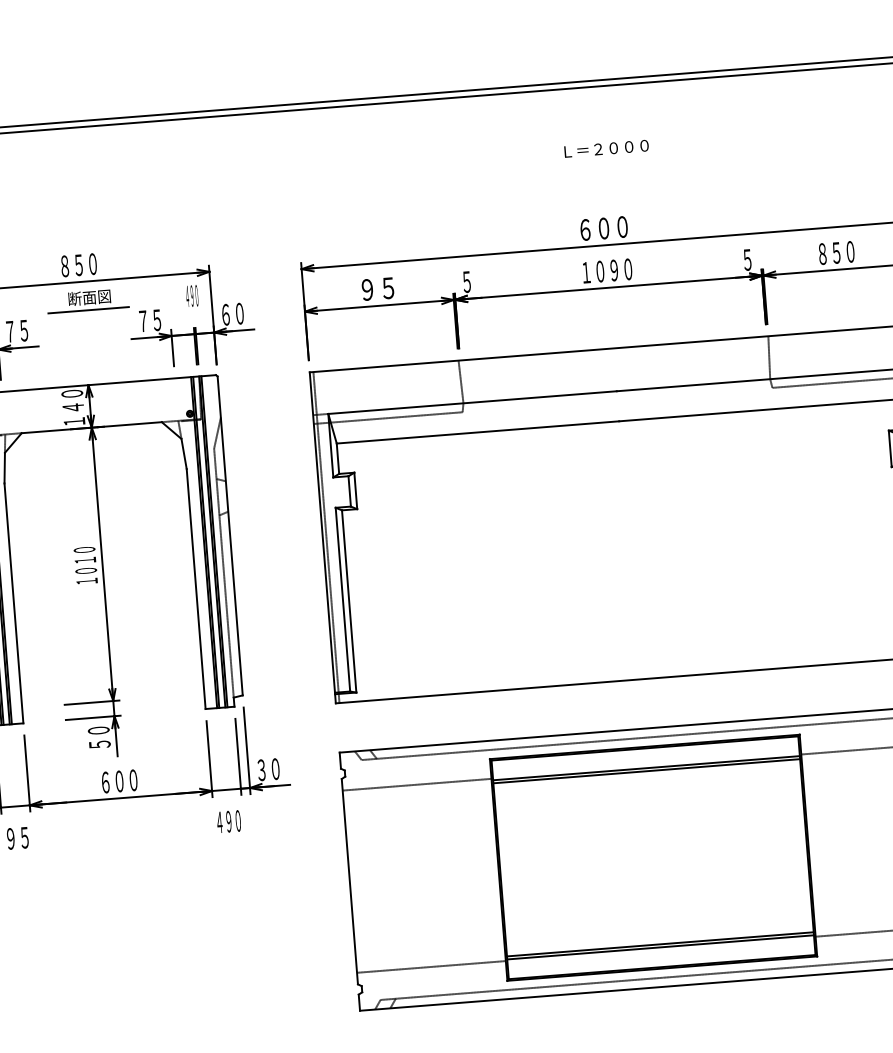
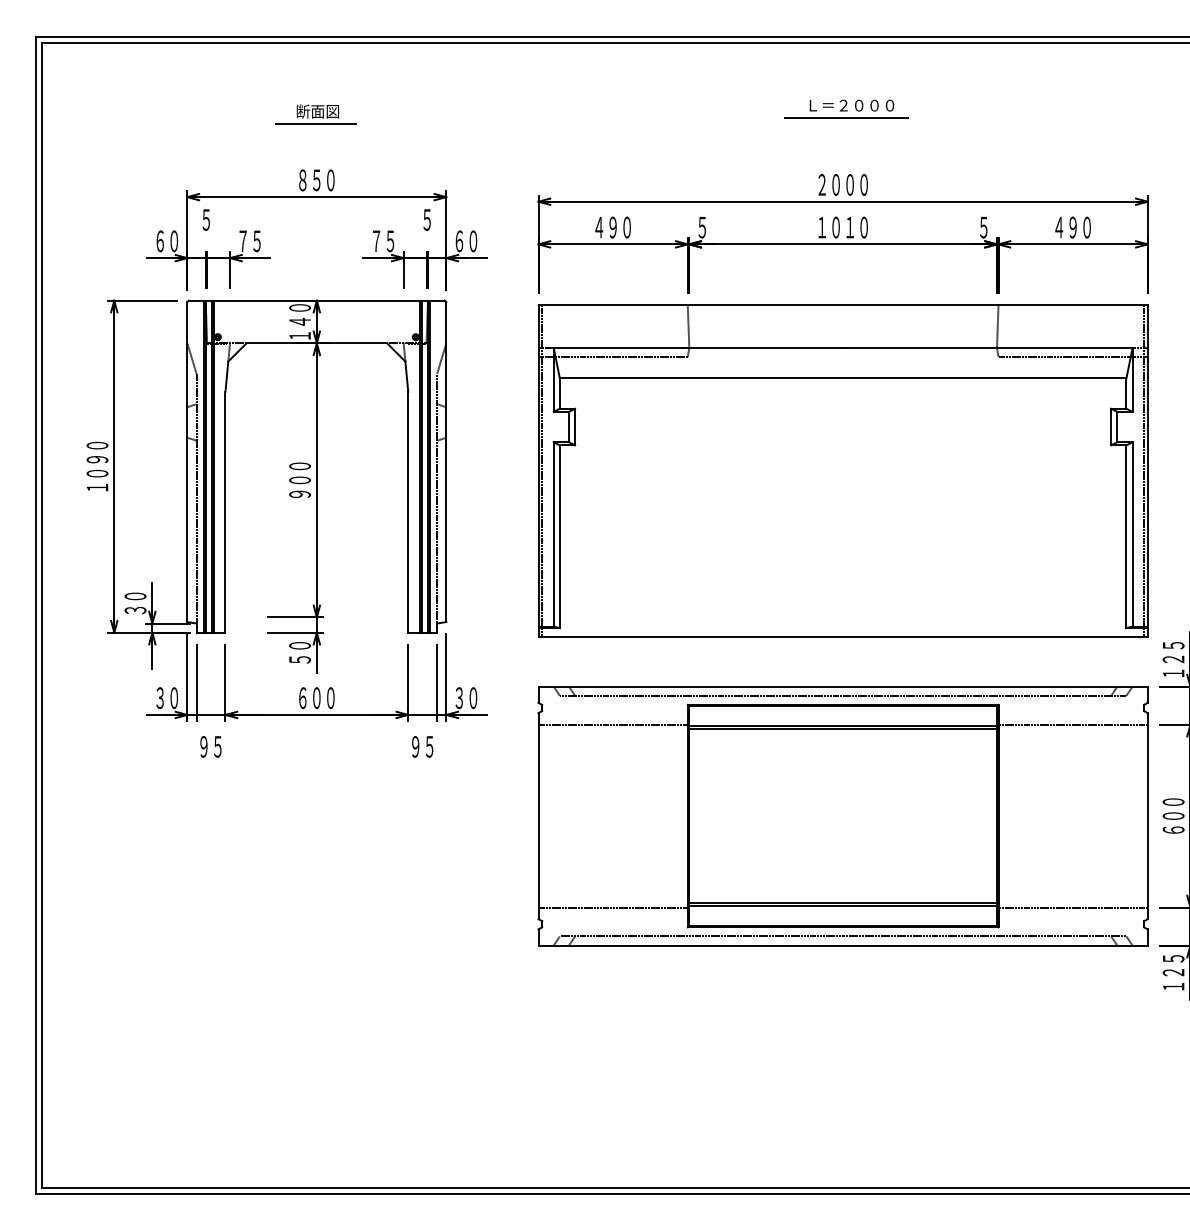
line: (602, 161) -> (846, 117), added
text: (603, 228) -> (842, 184), ６００ -> ２０００
text: (829, 253) -> (1065, 227), ８５０ -> ４９０
text: (613, 270) -> (849, 227), １０９０ -> １０１０
text: (377, 289) -> (612, 227), ９５ -> ４９０
text: (192, 295) -> (427, 219), ４９０ -> ５
part: (87, 300) -> (315, 114), moved
text: (85, 564) -> (299, 479), １０１０ -> ９００
text: (228, 821) -> (422, 746), ４９０ -> ９５

